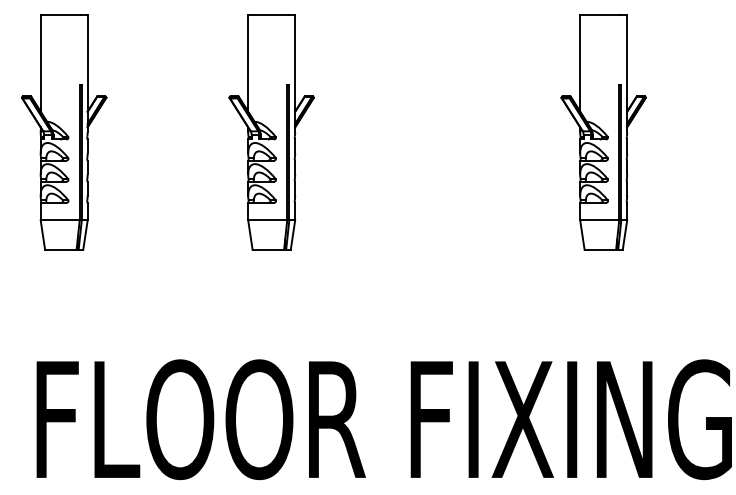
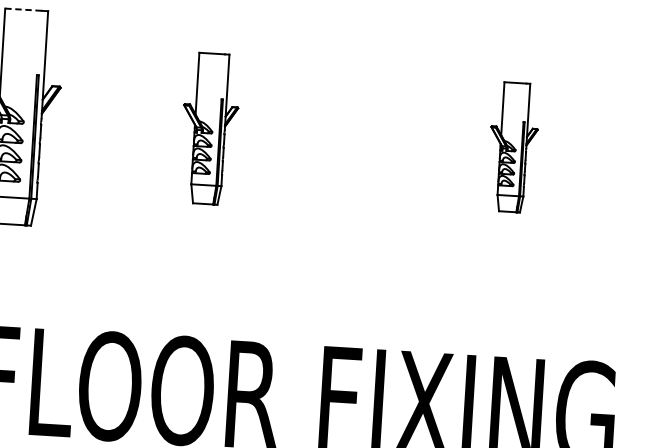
line: (61, 15) -> (24, 10), solid -> dashed
part: (271, 132) -> (209, 128), size x0.7
part: (603, 132) -> (513, 147), size x0.6

